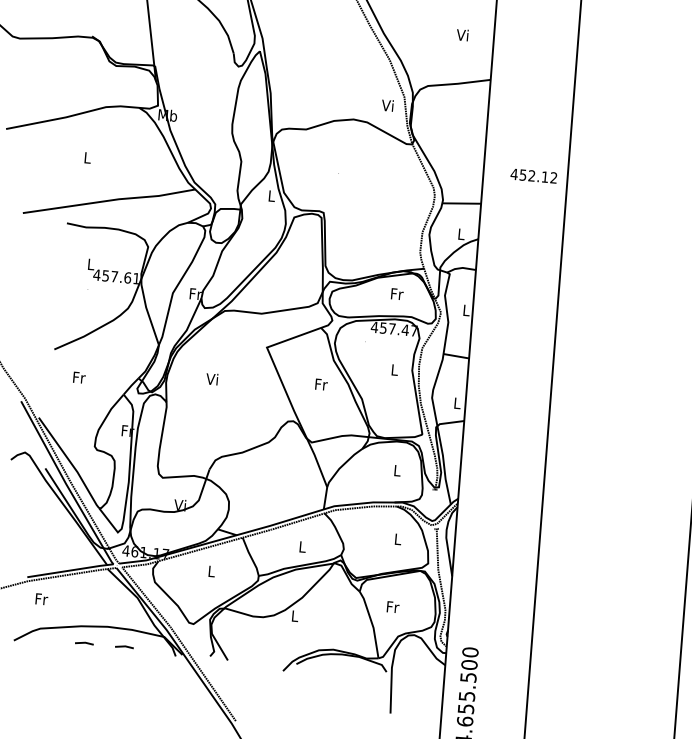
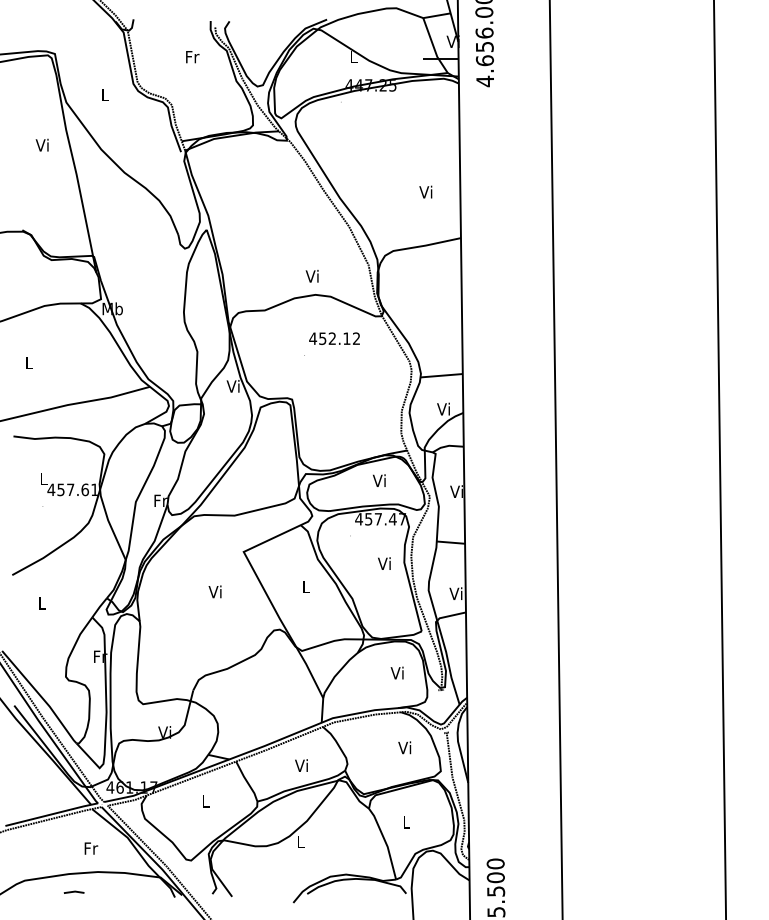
text: (386, 105) -> (311, 276), moved
text: (533, 175) -> (334, 338), moved
text: (270, 196) -> (232, 386), L -> Vi
text: (460, 233) -> (443, 408), L -> Vi
text: (396, 293) -> (379, 480), Fr -> Vi
text: (465, 310) -> (456, 491), L -> Vi
text: (394, 369) -> (384, 563), L -> Vi
text: (79, 377) -> (42, 603), Fr -> L
text: (211, 378) -> (214, 591), moved
text: (321, 384) -> (306, 586), Fr -> L
text: (456, 402) -> (455, 593), L -> Vi
text: (396, 469) -> (396, 672), L -> Vi
text: (397, 538) -> (404, 747), L -> Vi
text: (301, 546) -> (301, 765), L -> Vi
text: (41, 599) -> (91, 848), moved
text: (392, 607) -> (406, 822), Fr -> L
line: (123, 646) -> (117, 891), removed

